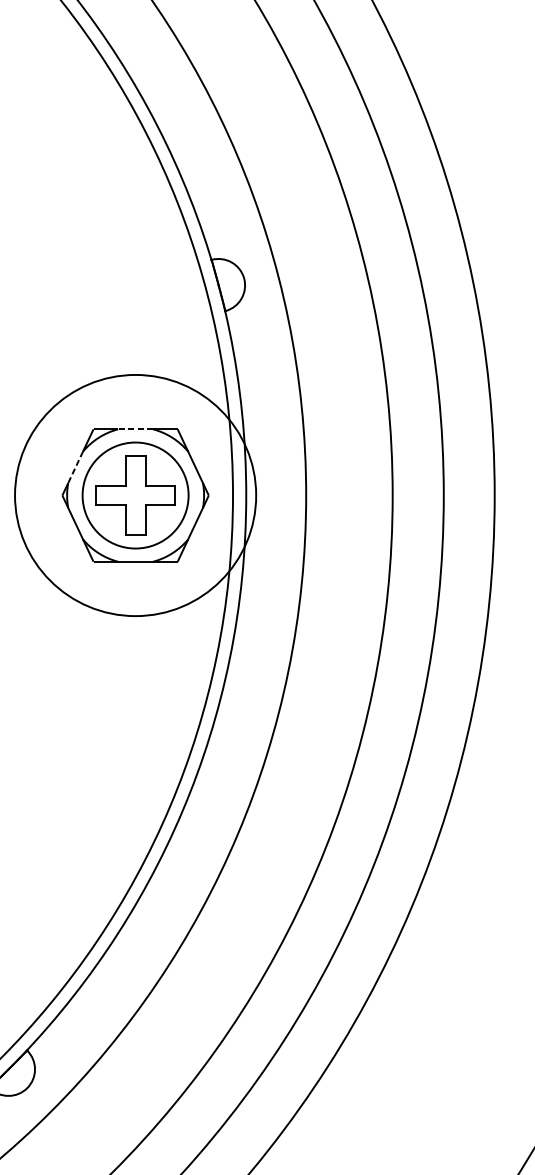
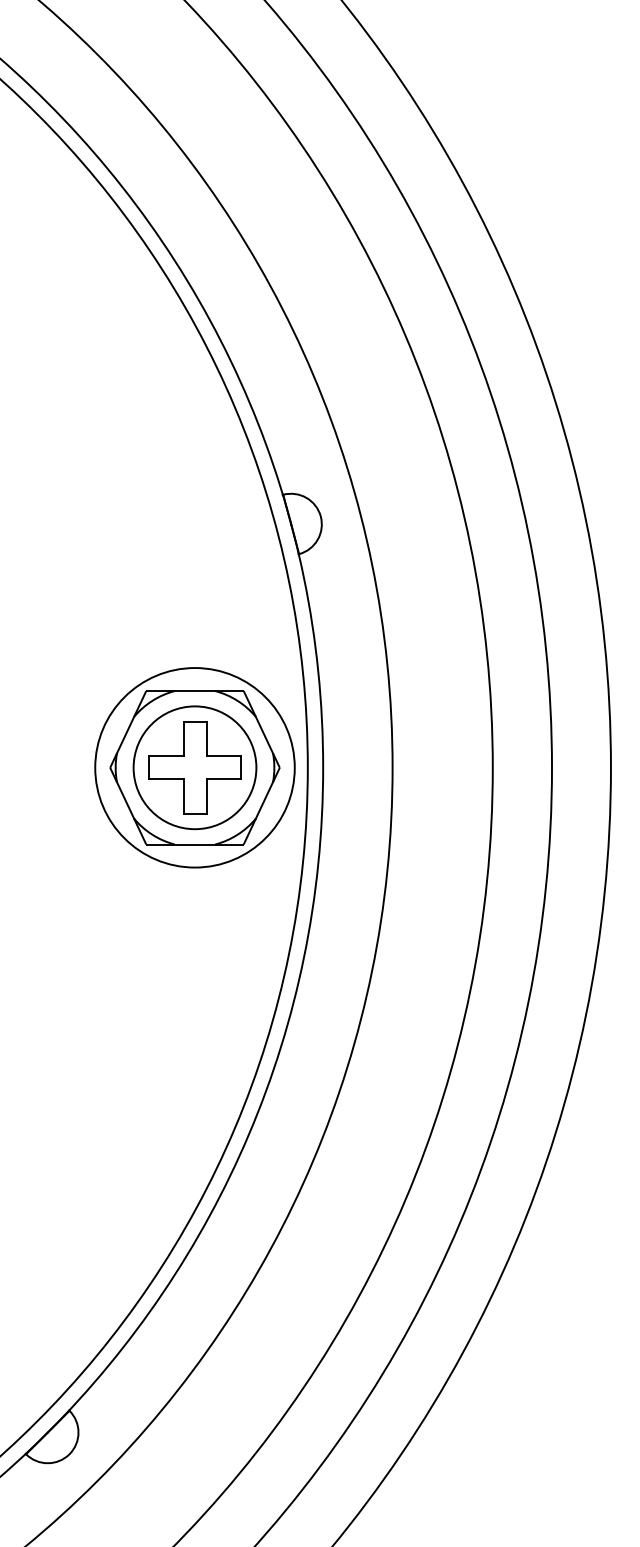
line: (135, 429) -> (194, 691), dashed -> solid
line: (75, 467) -> (125, 735), dashed -> solid
circle: (135, 495) -> (194, 767), size x0.71

